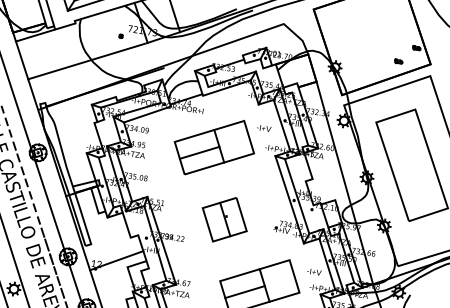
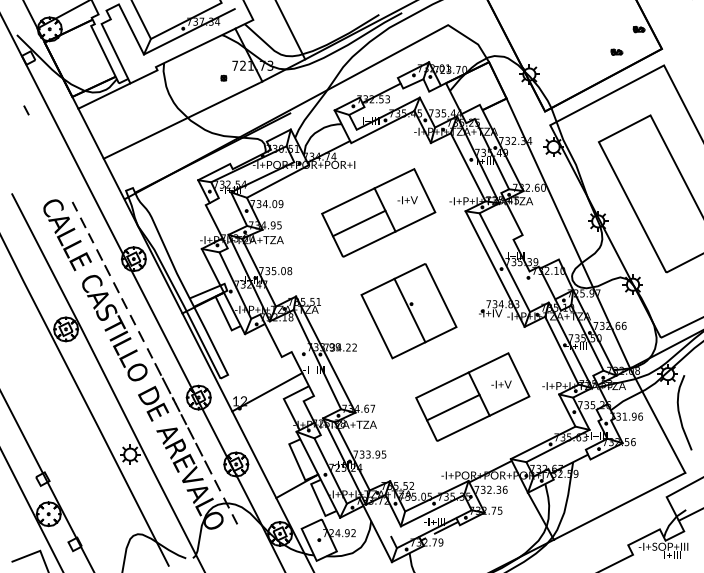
text: (263, 128) -> (407, 200), moved
part: (224, 219) -> (408, 311), size x1.43
text: (314, 272) -> (501, 384), moved

